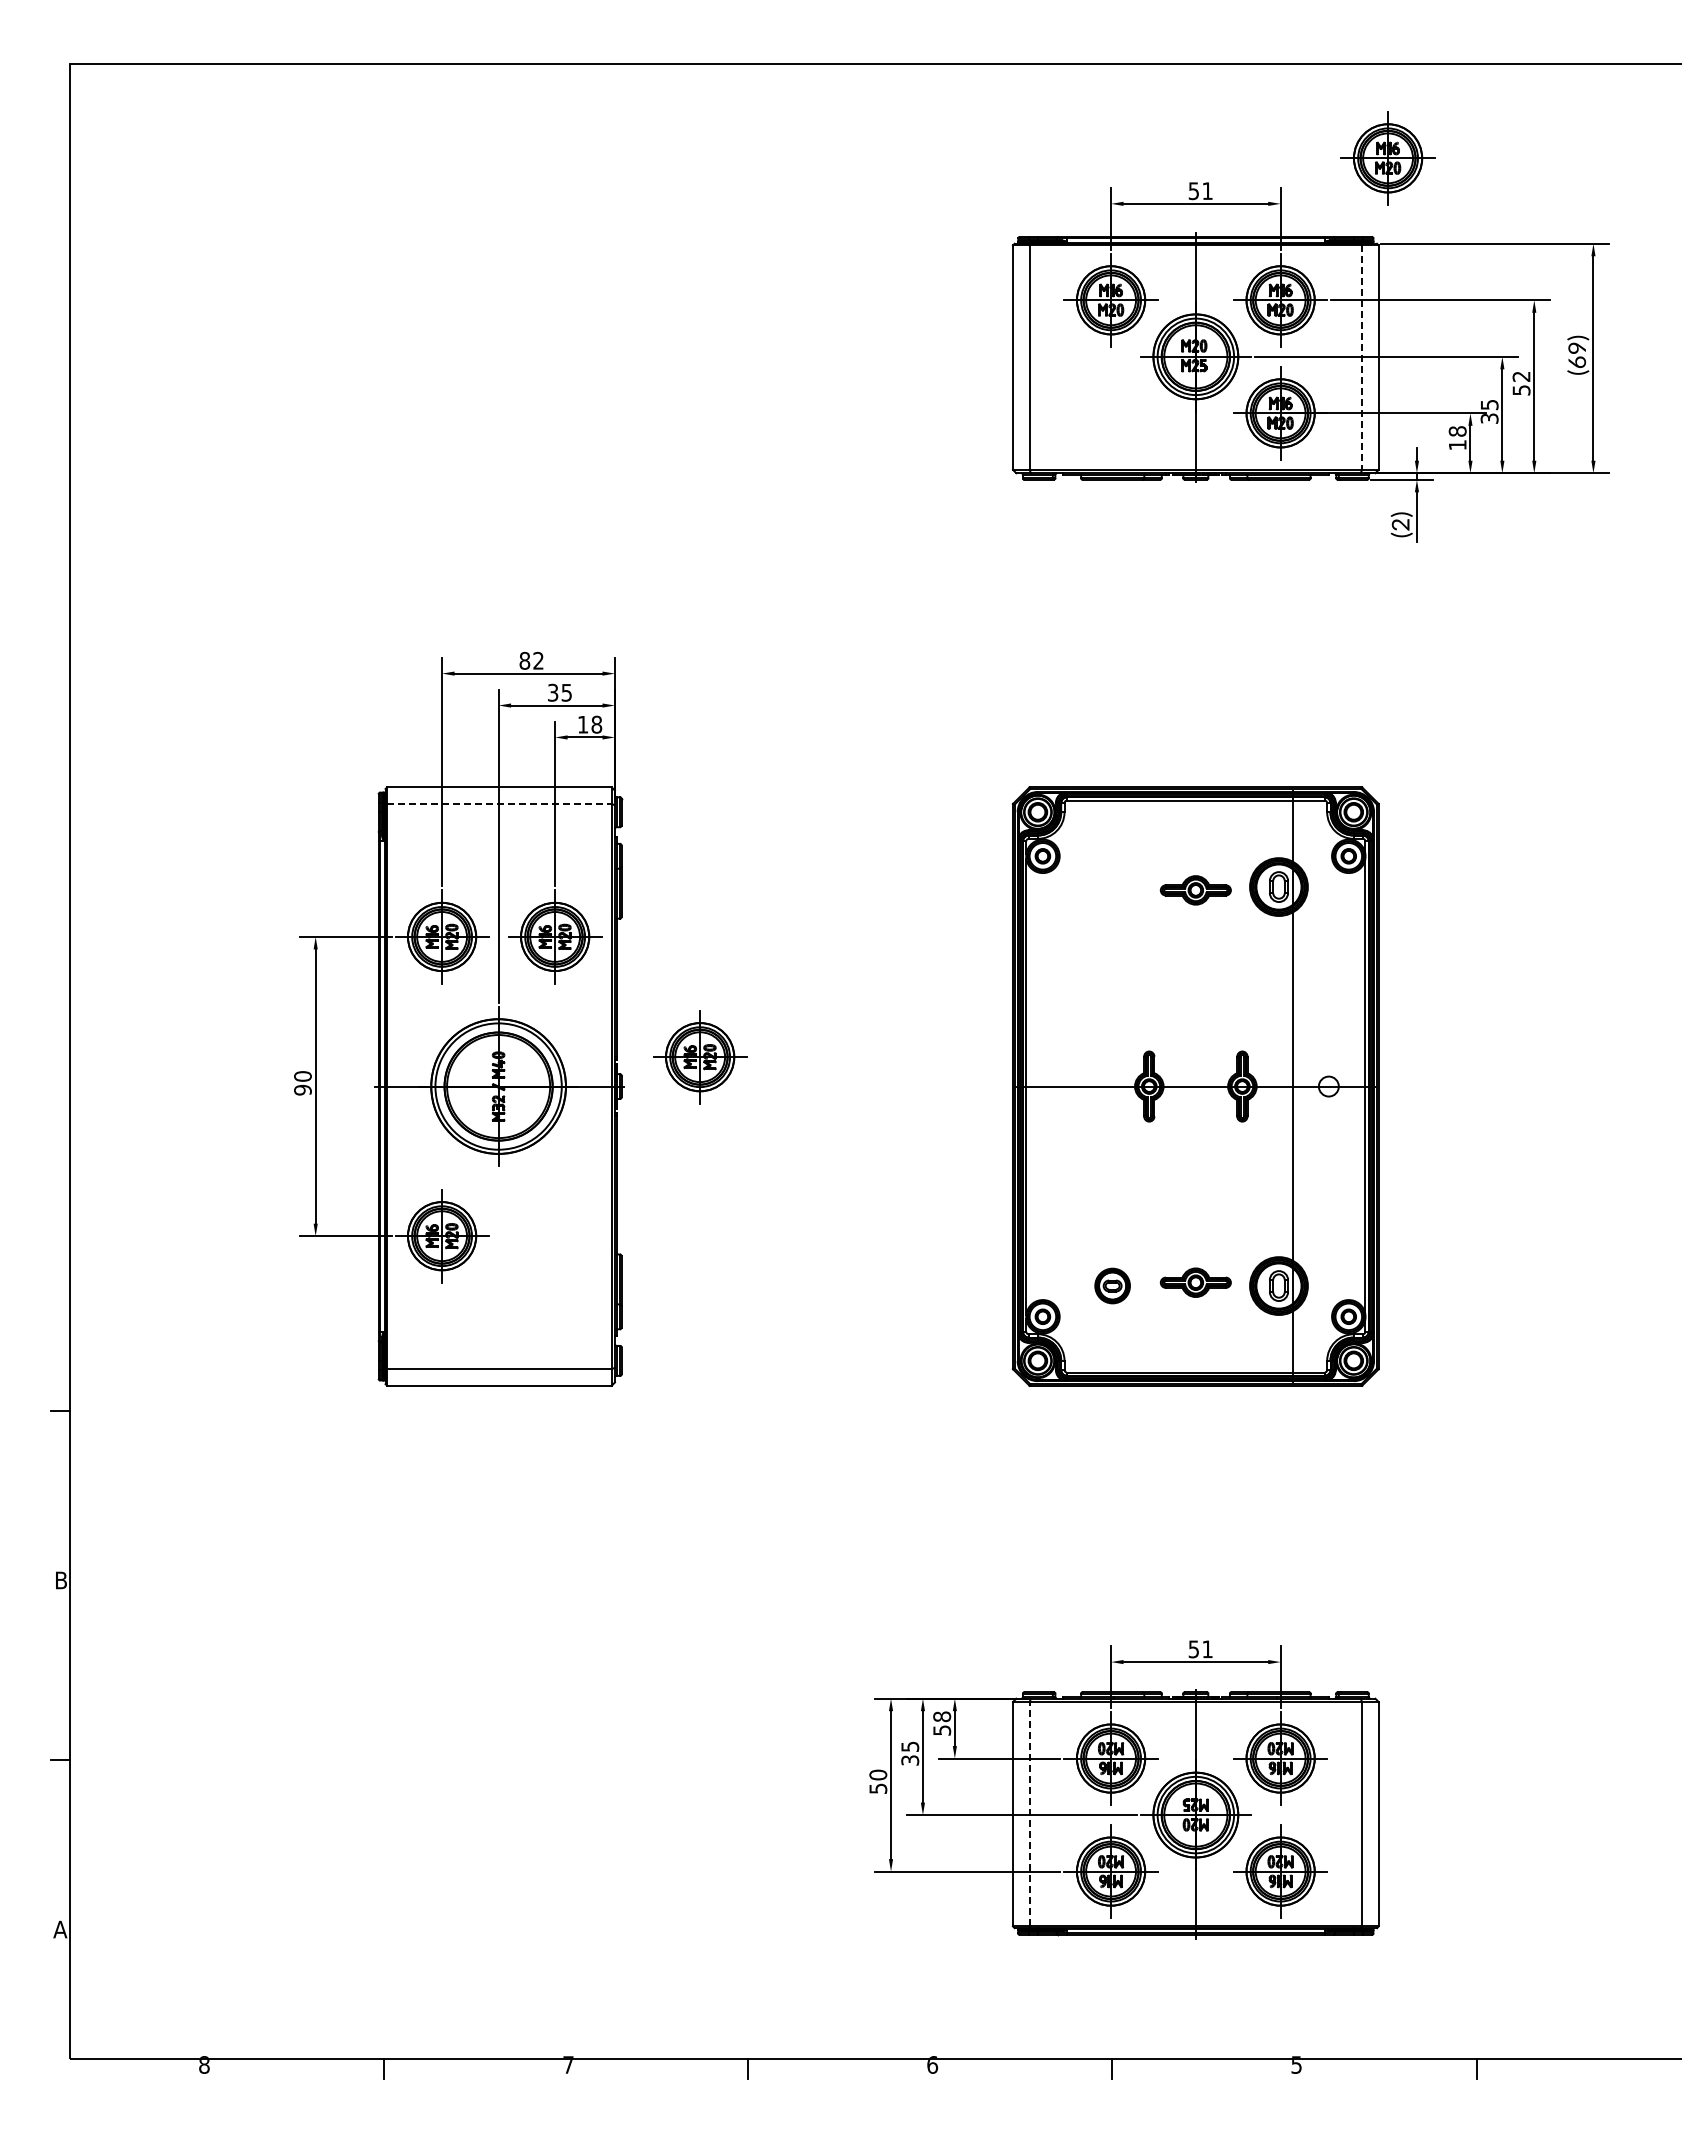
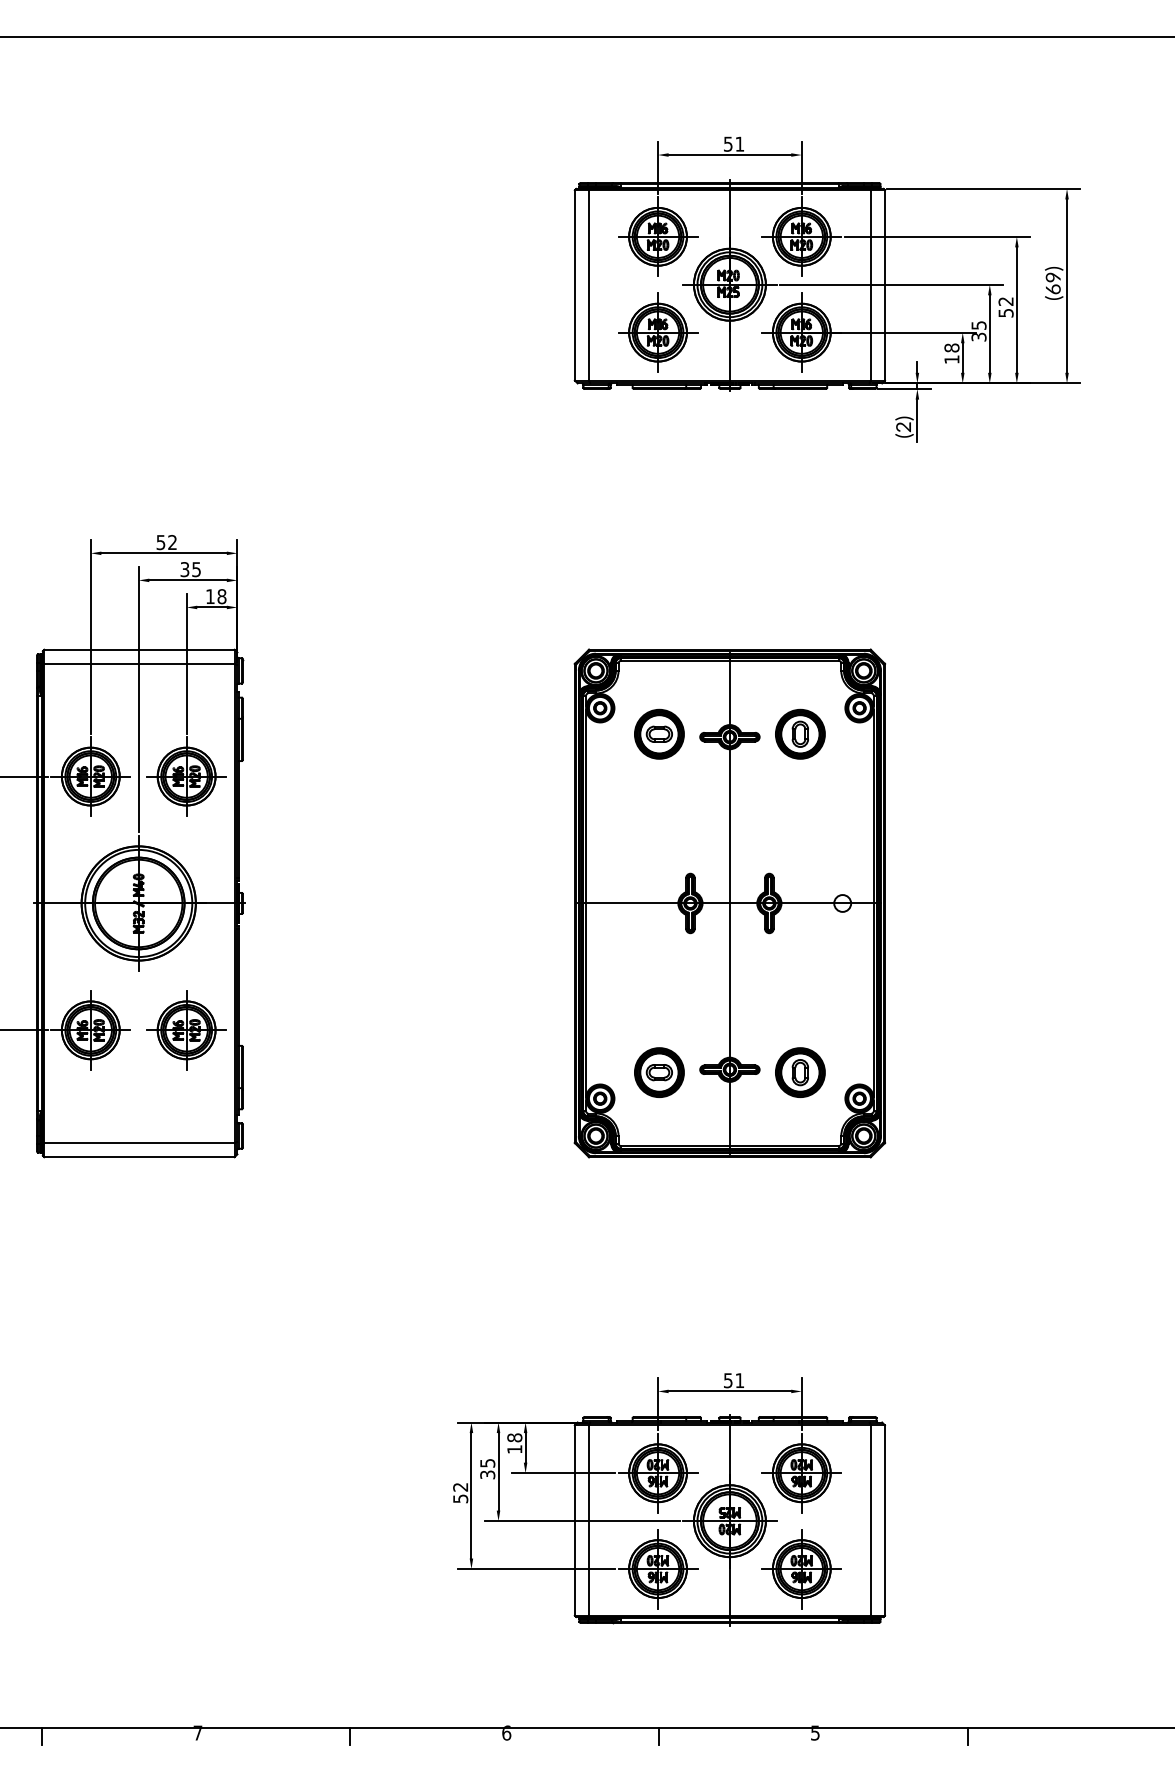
part: (1387, 158) -> (657, 332), moved
line: (1362, 358) -> (871, 286), dashed -> solid
text: (524, 660) -> (160, 542), 82 -> 52
line: (499, 803) -> (139, 663), dashed -> solid
part: (1112, 886) -> (659, 733), added
part: (700, 1057) -> (186, 1030), moved
line: (1292, 1086) -> (729, 903), moved
part: (1112, 1285) -> (659, 1072), size x1.67
text: (942, 1730) -> (515, 1449), 58 -> 18
text: (878, 1774) -> (460, 1486), 50 -> 52
line: (1029, 1813) -> (588, 1519), dashed -> solid

